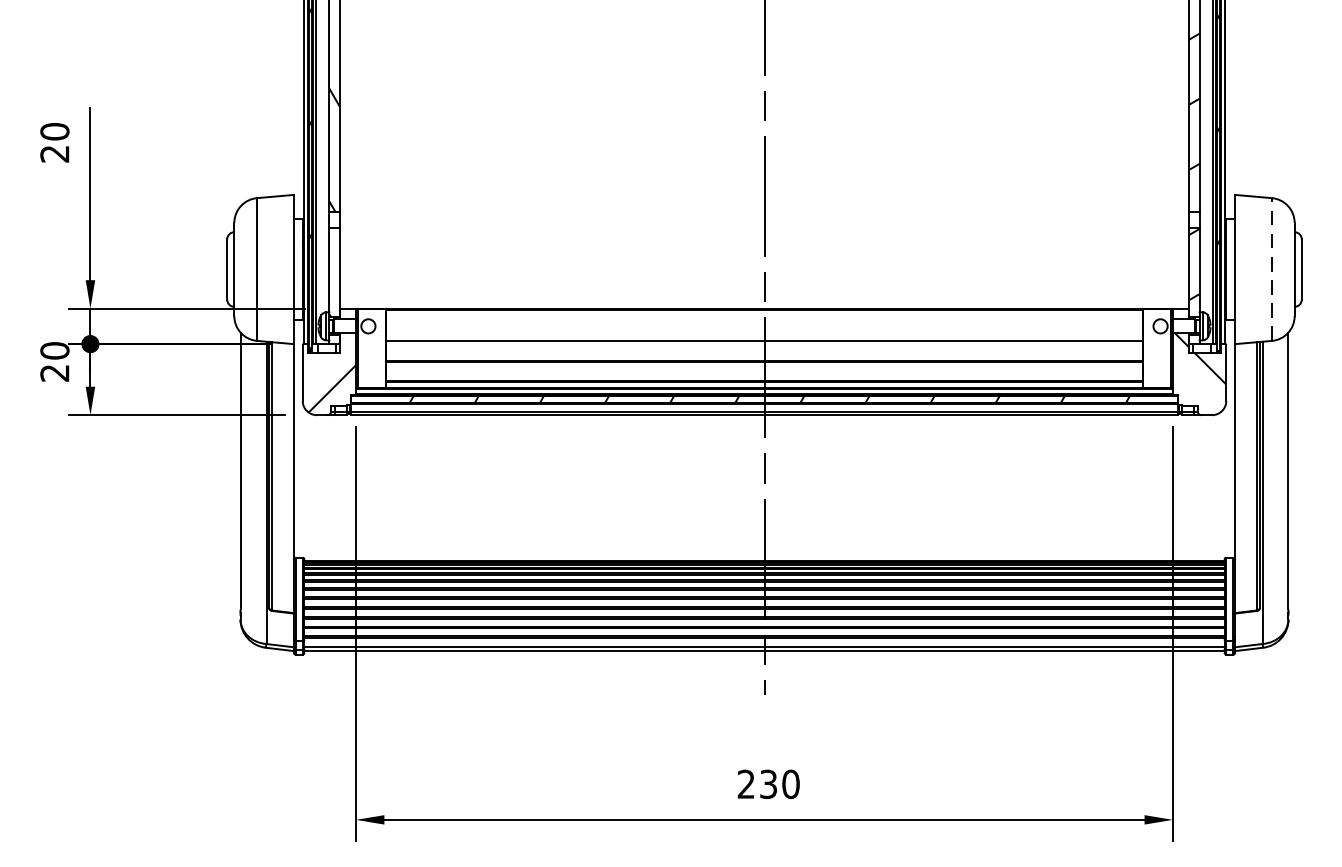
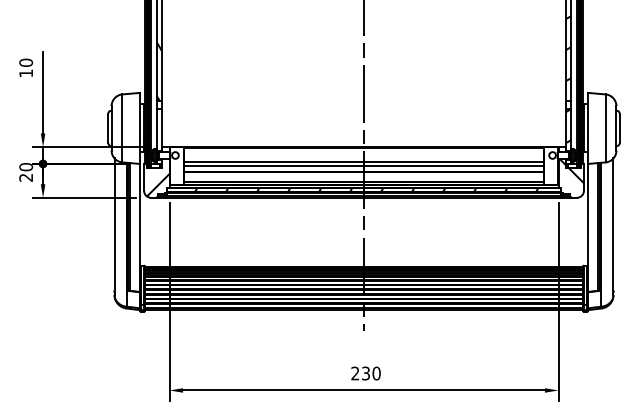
text: (53, 154) -> (25, 73), 20 -> 10
line: (1271, 269) -> (605, 128), dashed -> solid
line: (763, 347) -> (363, 165), added

